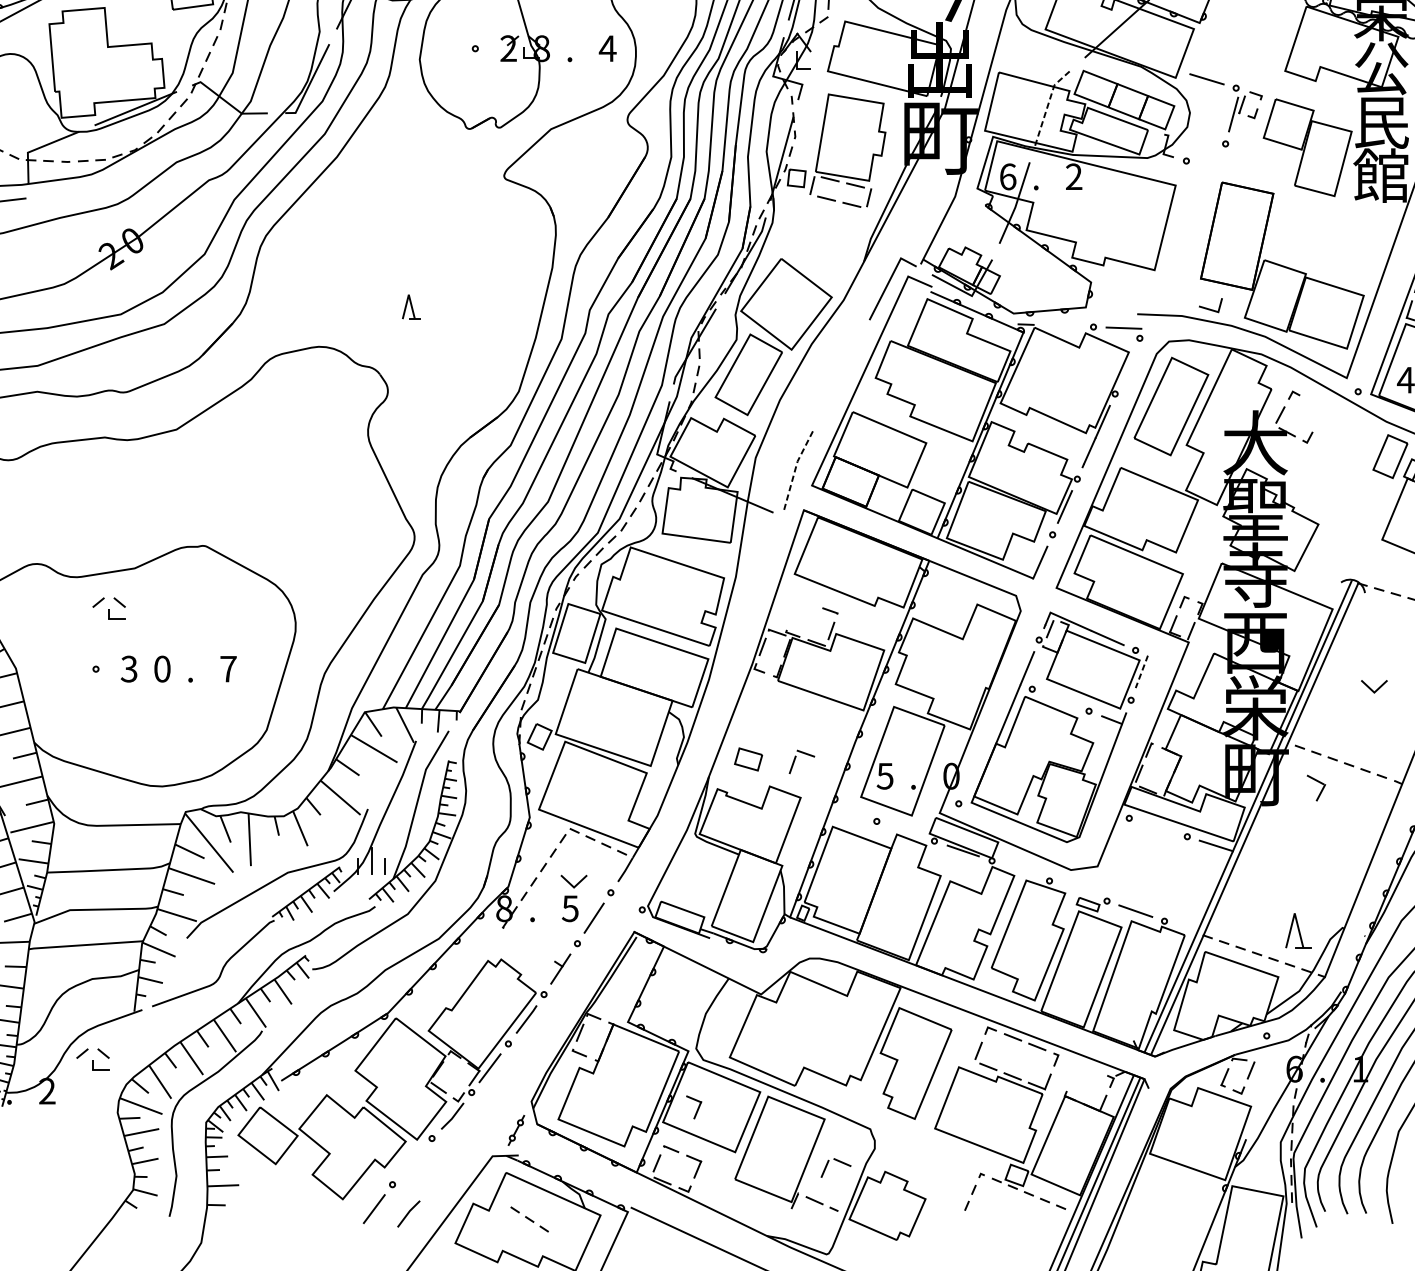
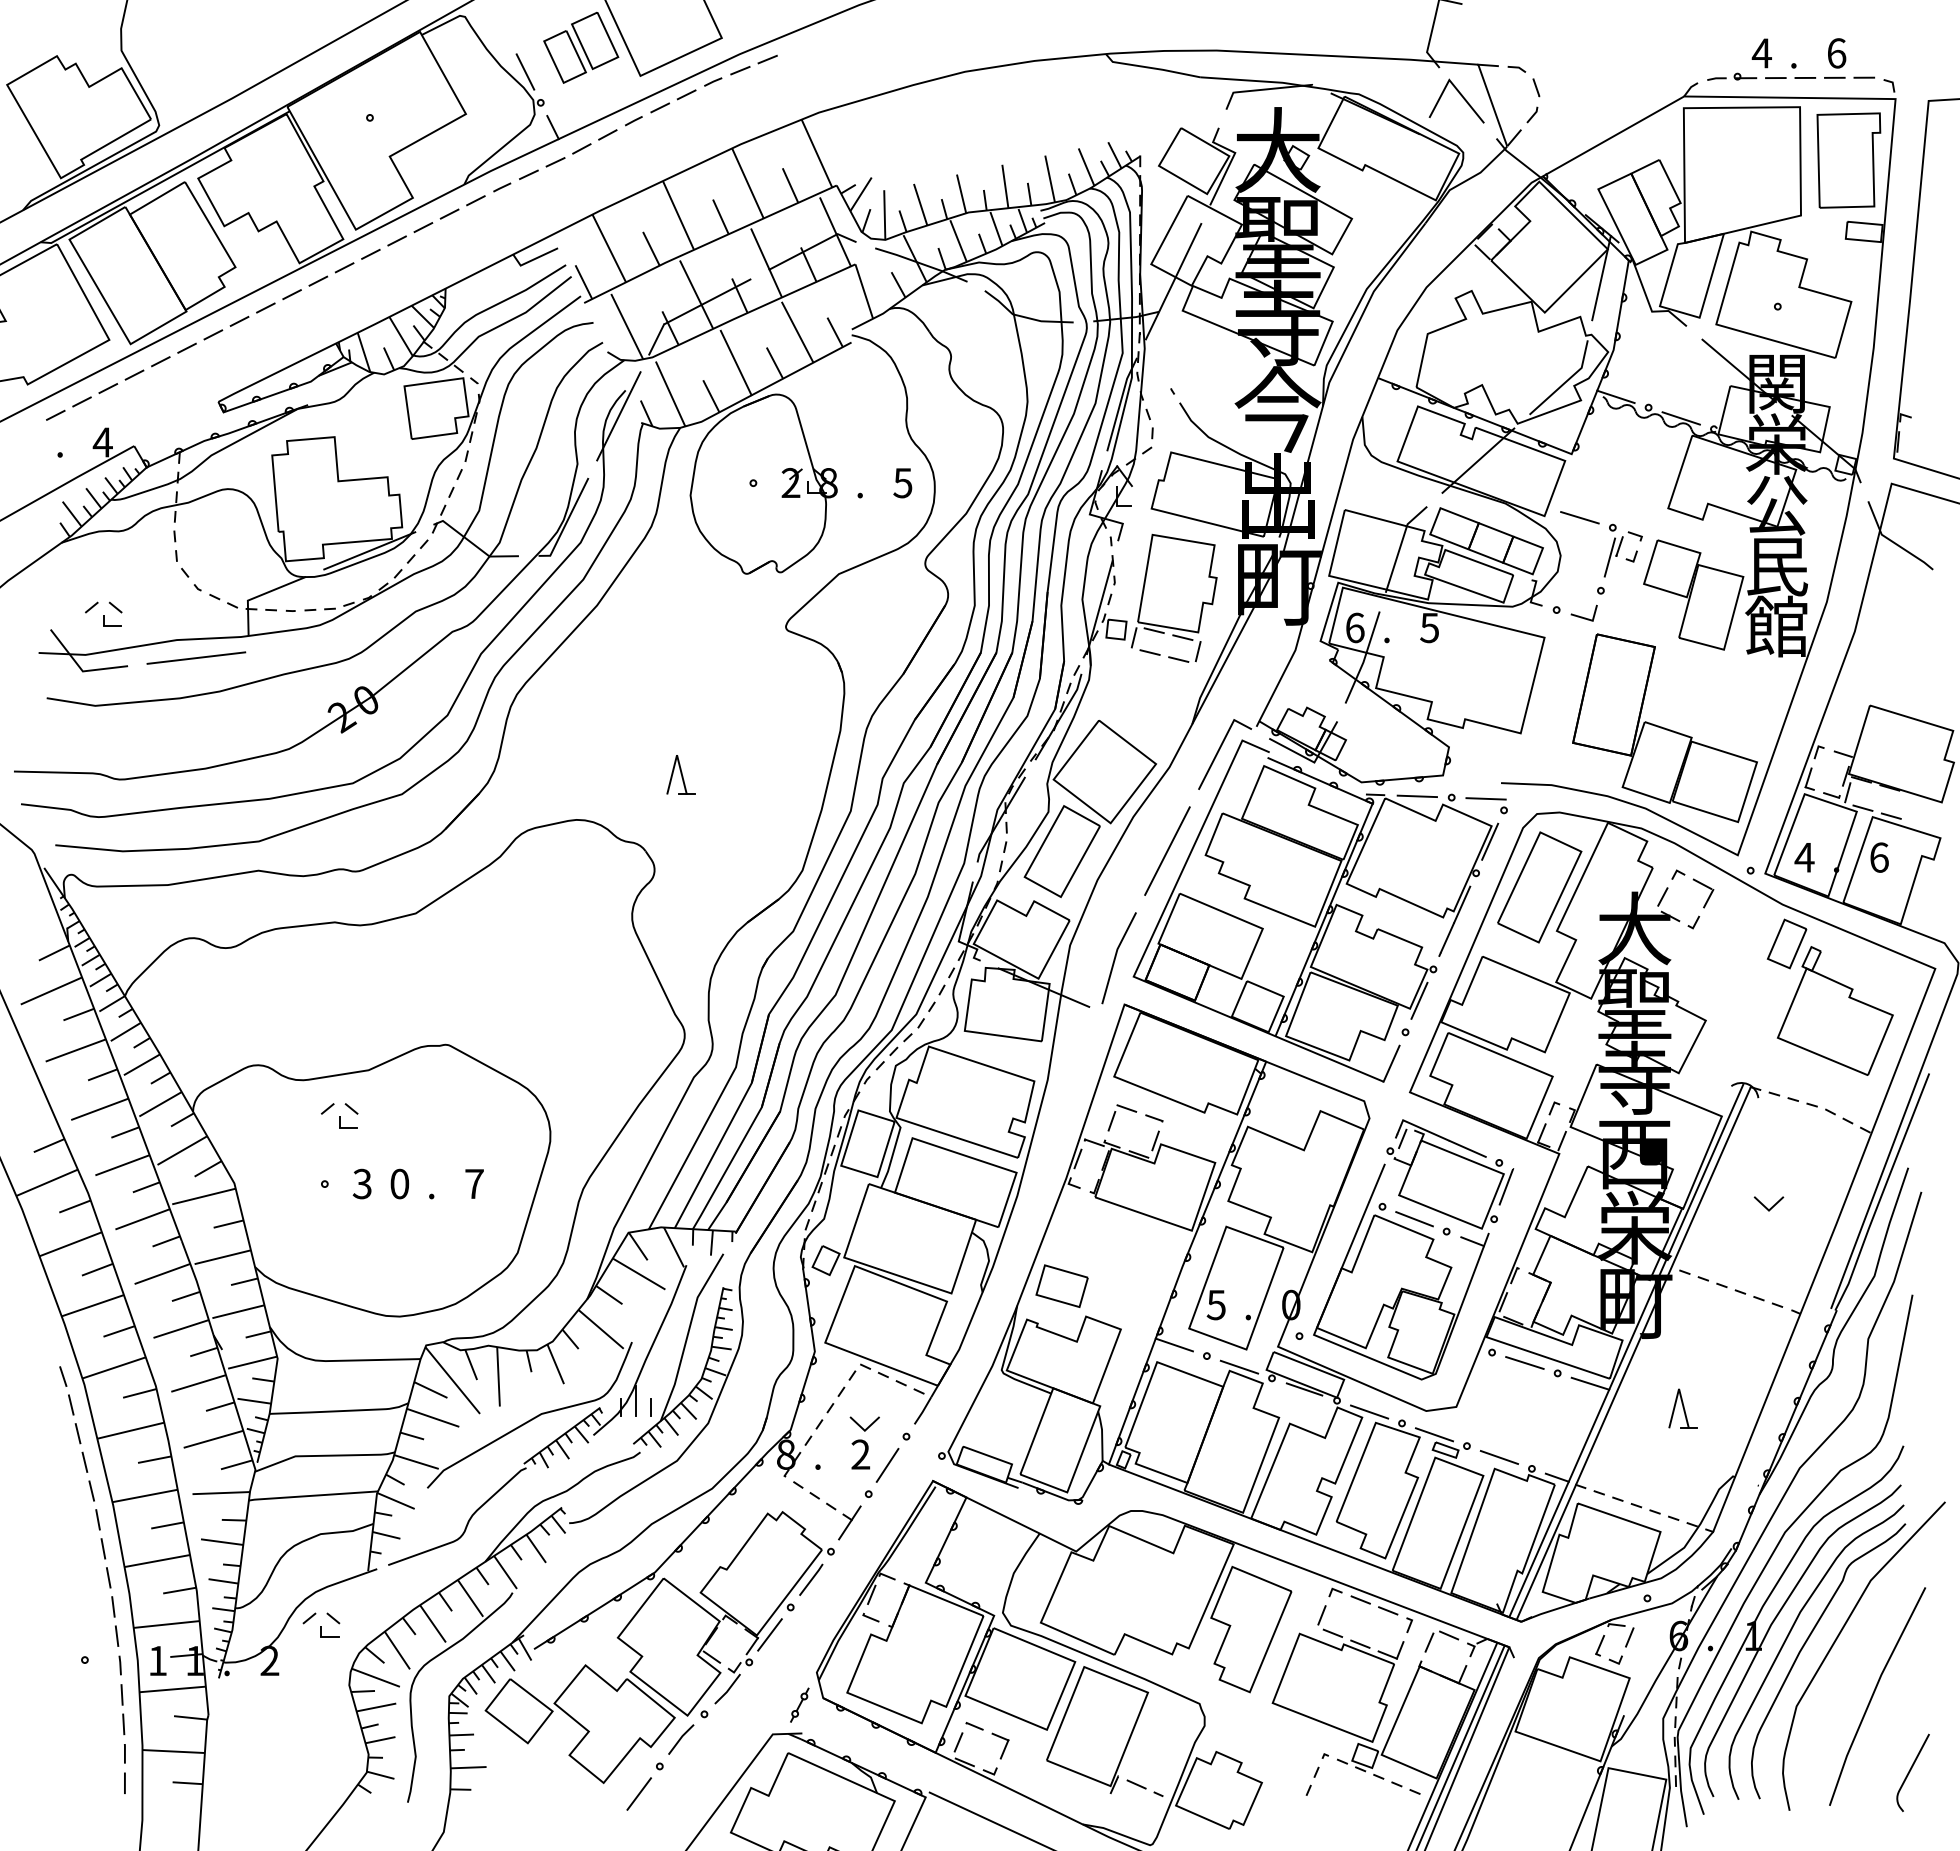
text: (607, 49) -> (902, 483), 4 -> 5
line: (1048, 103) -> (1400, 545), dashed -> solid
text: (1073, 176) -> (1429, 627), 2 -> 5
part: (410, 306) -> (680, 774), size x1.43
line: (1209, 308) -> (1582, 616), moved
line: (1062, 326) -> (1416, 796), added
line: (1127, 365) -> (1490, 841), added
line: (841, 373) -> (1167, 850), added
line: (795, 467) -> (1115, 956), dashed -> solid
line: (1142, 671) -> (1506, 1186), dashed -> solid
line: (1060, 700) -> (1414, 1219), added
part: (748, 758) -> (1061, 1285), size x1.67
part: (795, 758) -> (1115, 1114), moved
part: (1316, 788) -> (1703, 893), moved
line: (847, 811) -> (1173, 1344), added
line: (1157, 827) -> (1524, 1362), added
line: (905, 830) -> (1239, 1366), added
line: (1020, 870) -> (1369, 1411), added
line: (1078, 890) -> (1434, 1434), added
text: (570, 908) -> (860, 1454), 5 -> 2
line: (1186, 928) -> (1556, 1477), added
part: (1297, 930) -> (1682, 1408), moved
part: (694, 1106) -> (1000, 1678), removed
part: (837, 1161) -> (1443, 1634), moved
line: (409, 1213) -> (681, 1739), moved
part: (529, 1219) -> (814, 1495), moved

